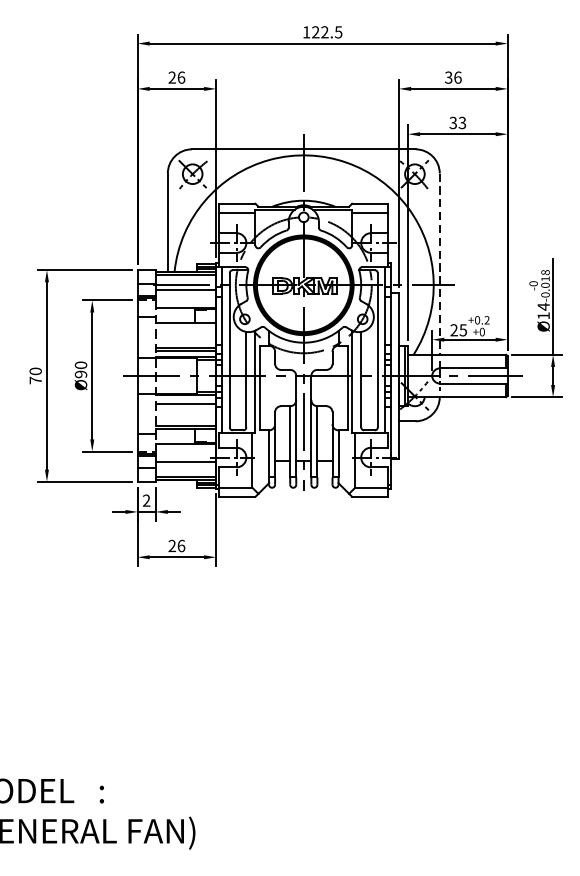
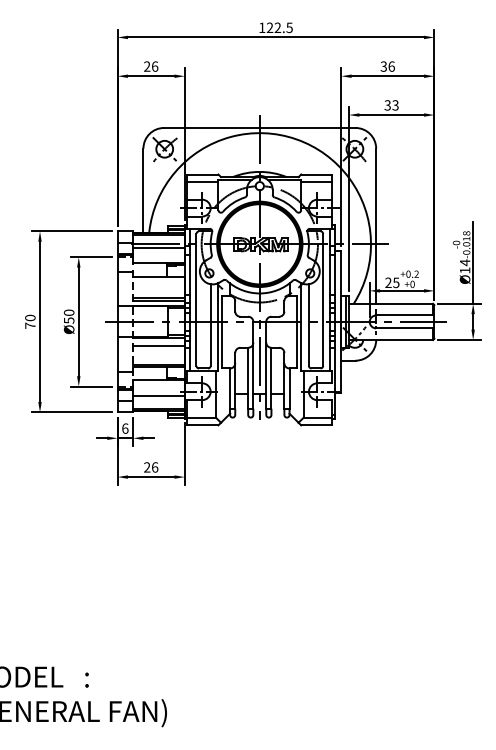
line: (440, 264) -> (376, 226), dashed -> solid
text: (80, 374) -> (68, 320), Ø90 -> Ø50
text: (146, 500) -> (125, 428), 2 -> 6

